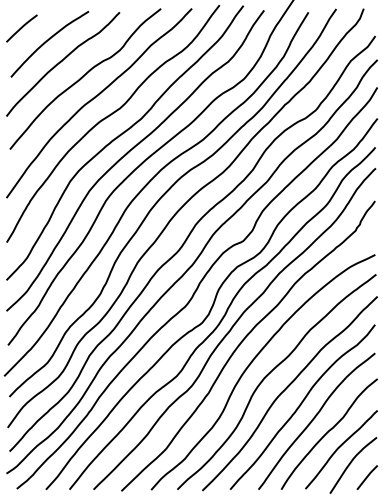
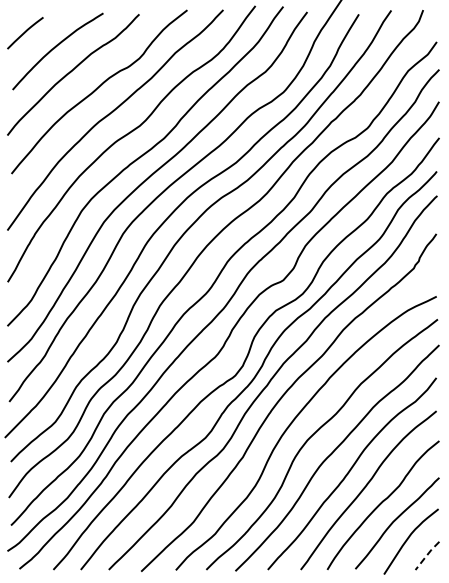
line: (366, 477) -> (426, 555), solid -> dashed

